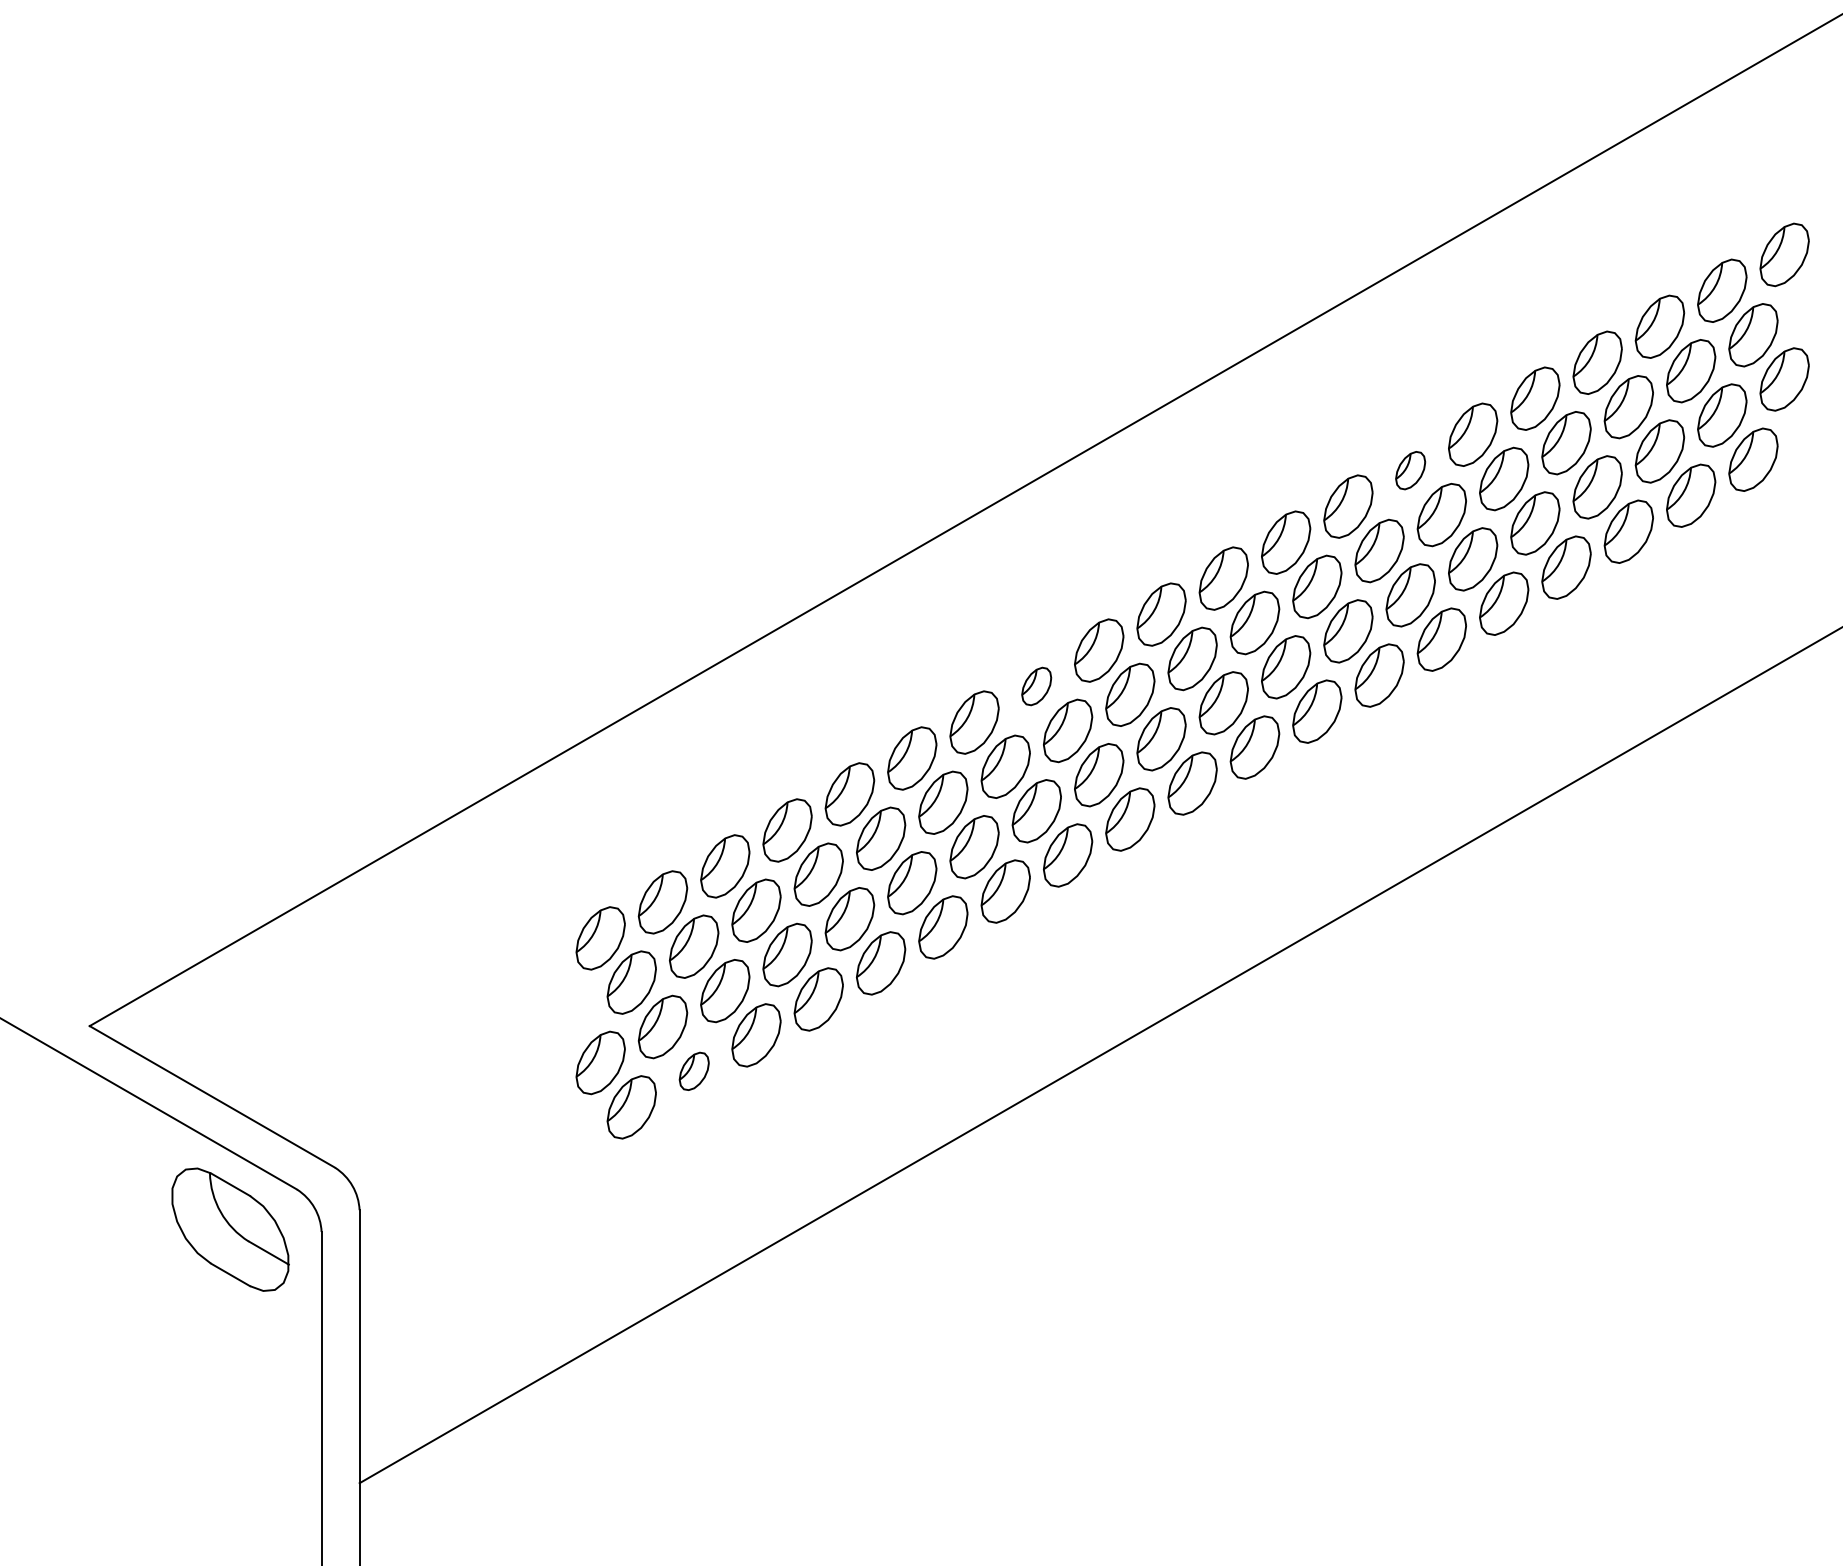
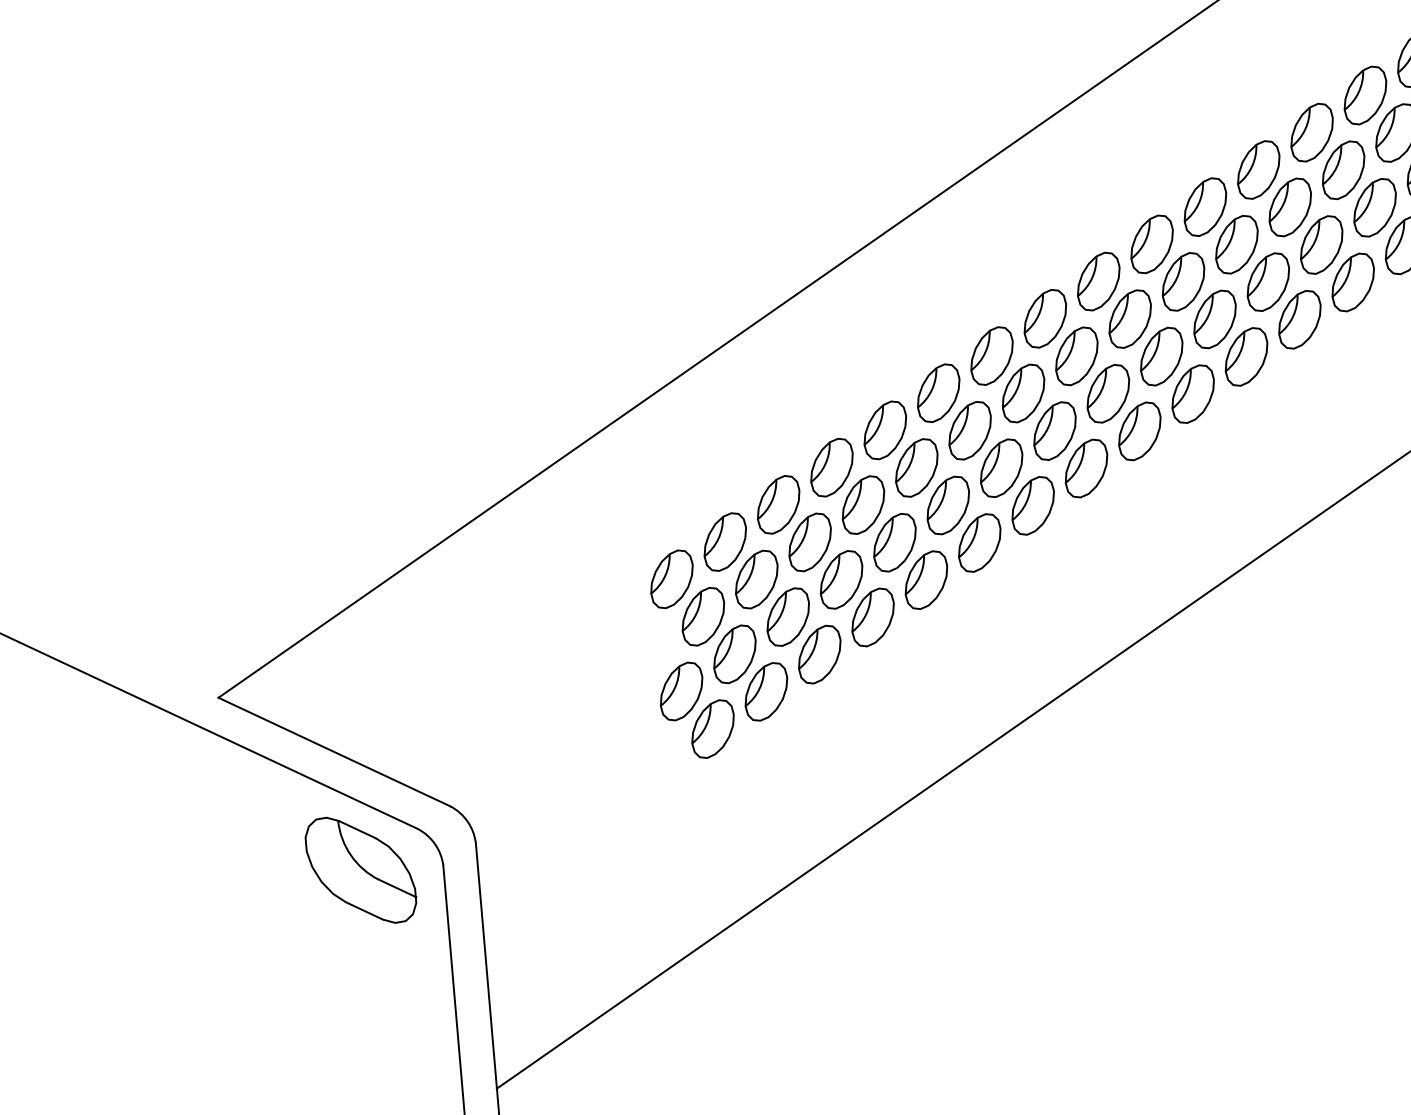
part: (1410, 470) -> (1365, 95), size x1.67
part: (1036, 686) -> (1045, 318), size x1.67
part: (694, 1071) -> (766, 691), size x1.67

